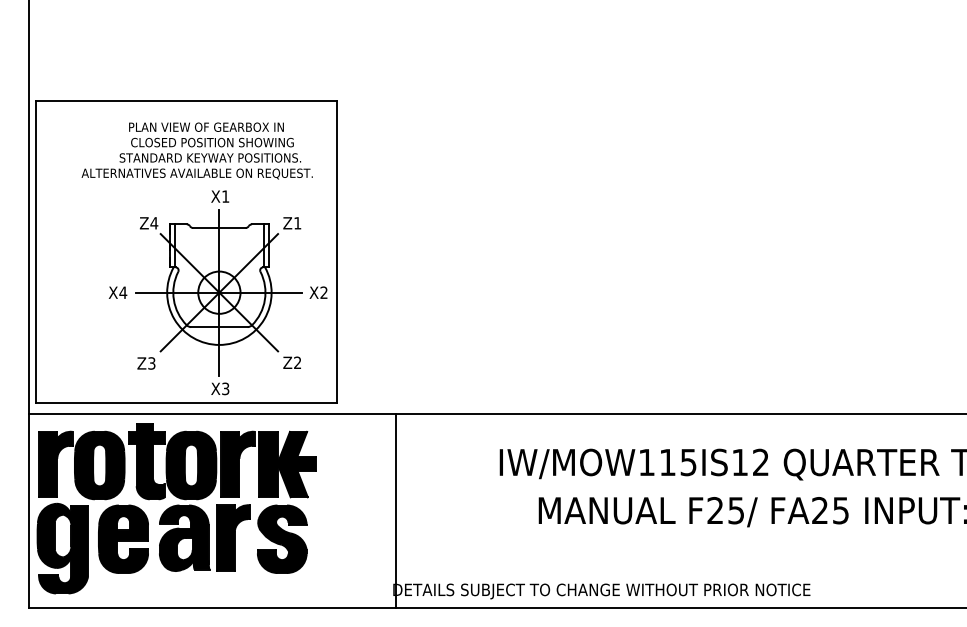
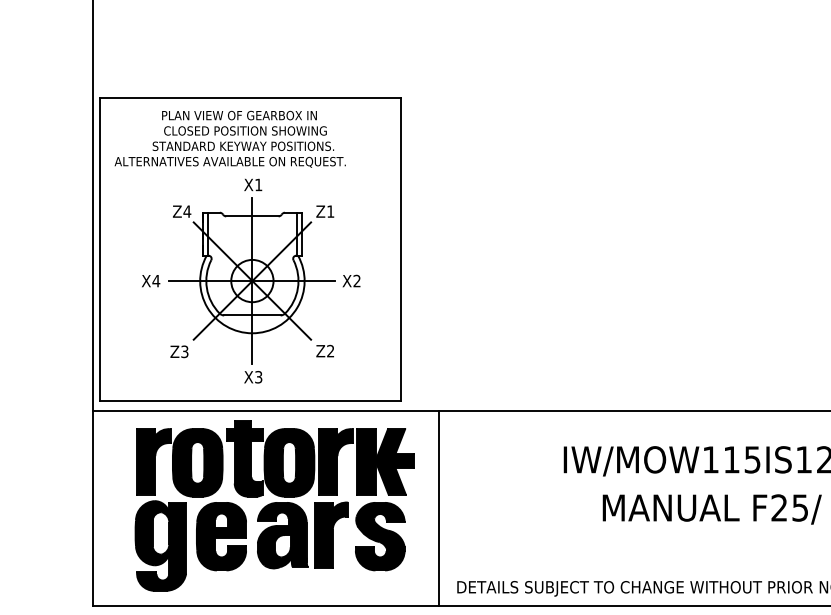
part: (204, 258) -> (237, 246), moved
part: (176, 508) -> (274, 505), moved
line: (396, 510) -> (439, 507), moved

